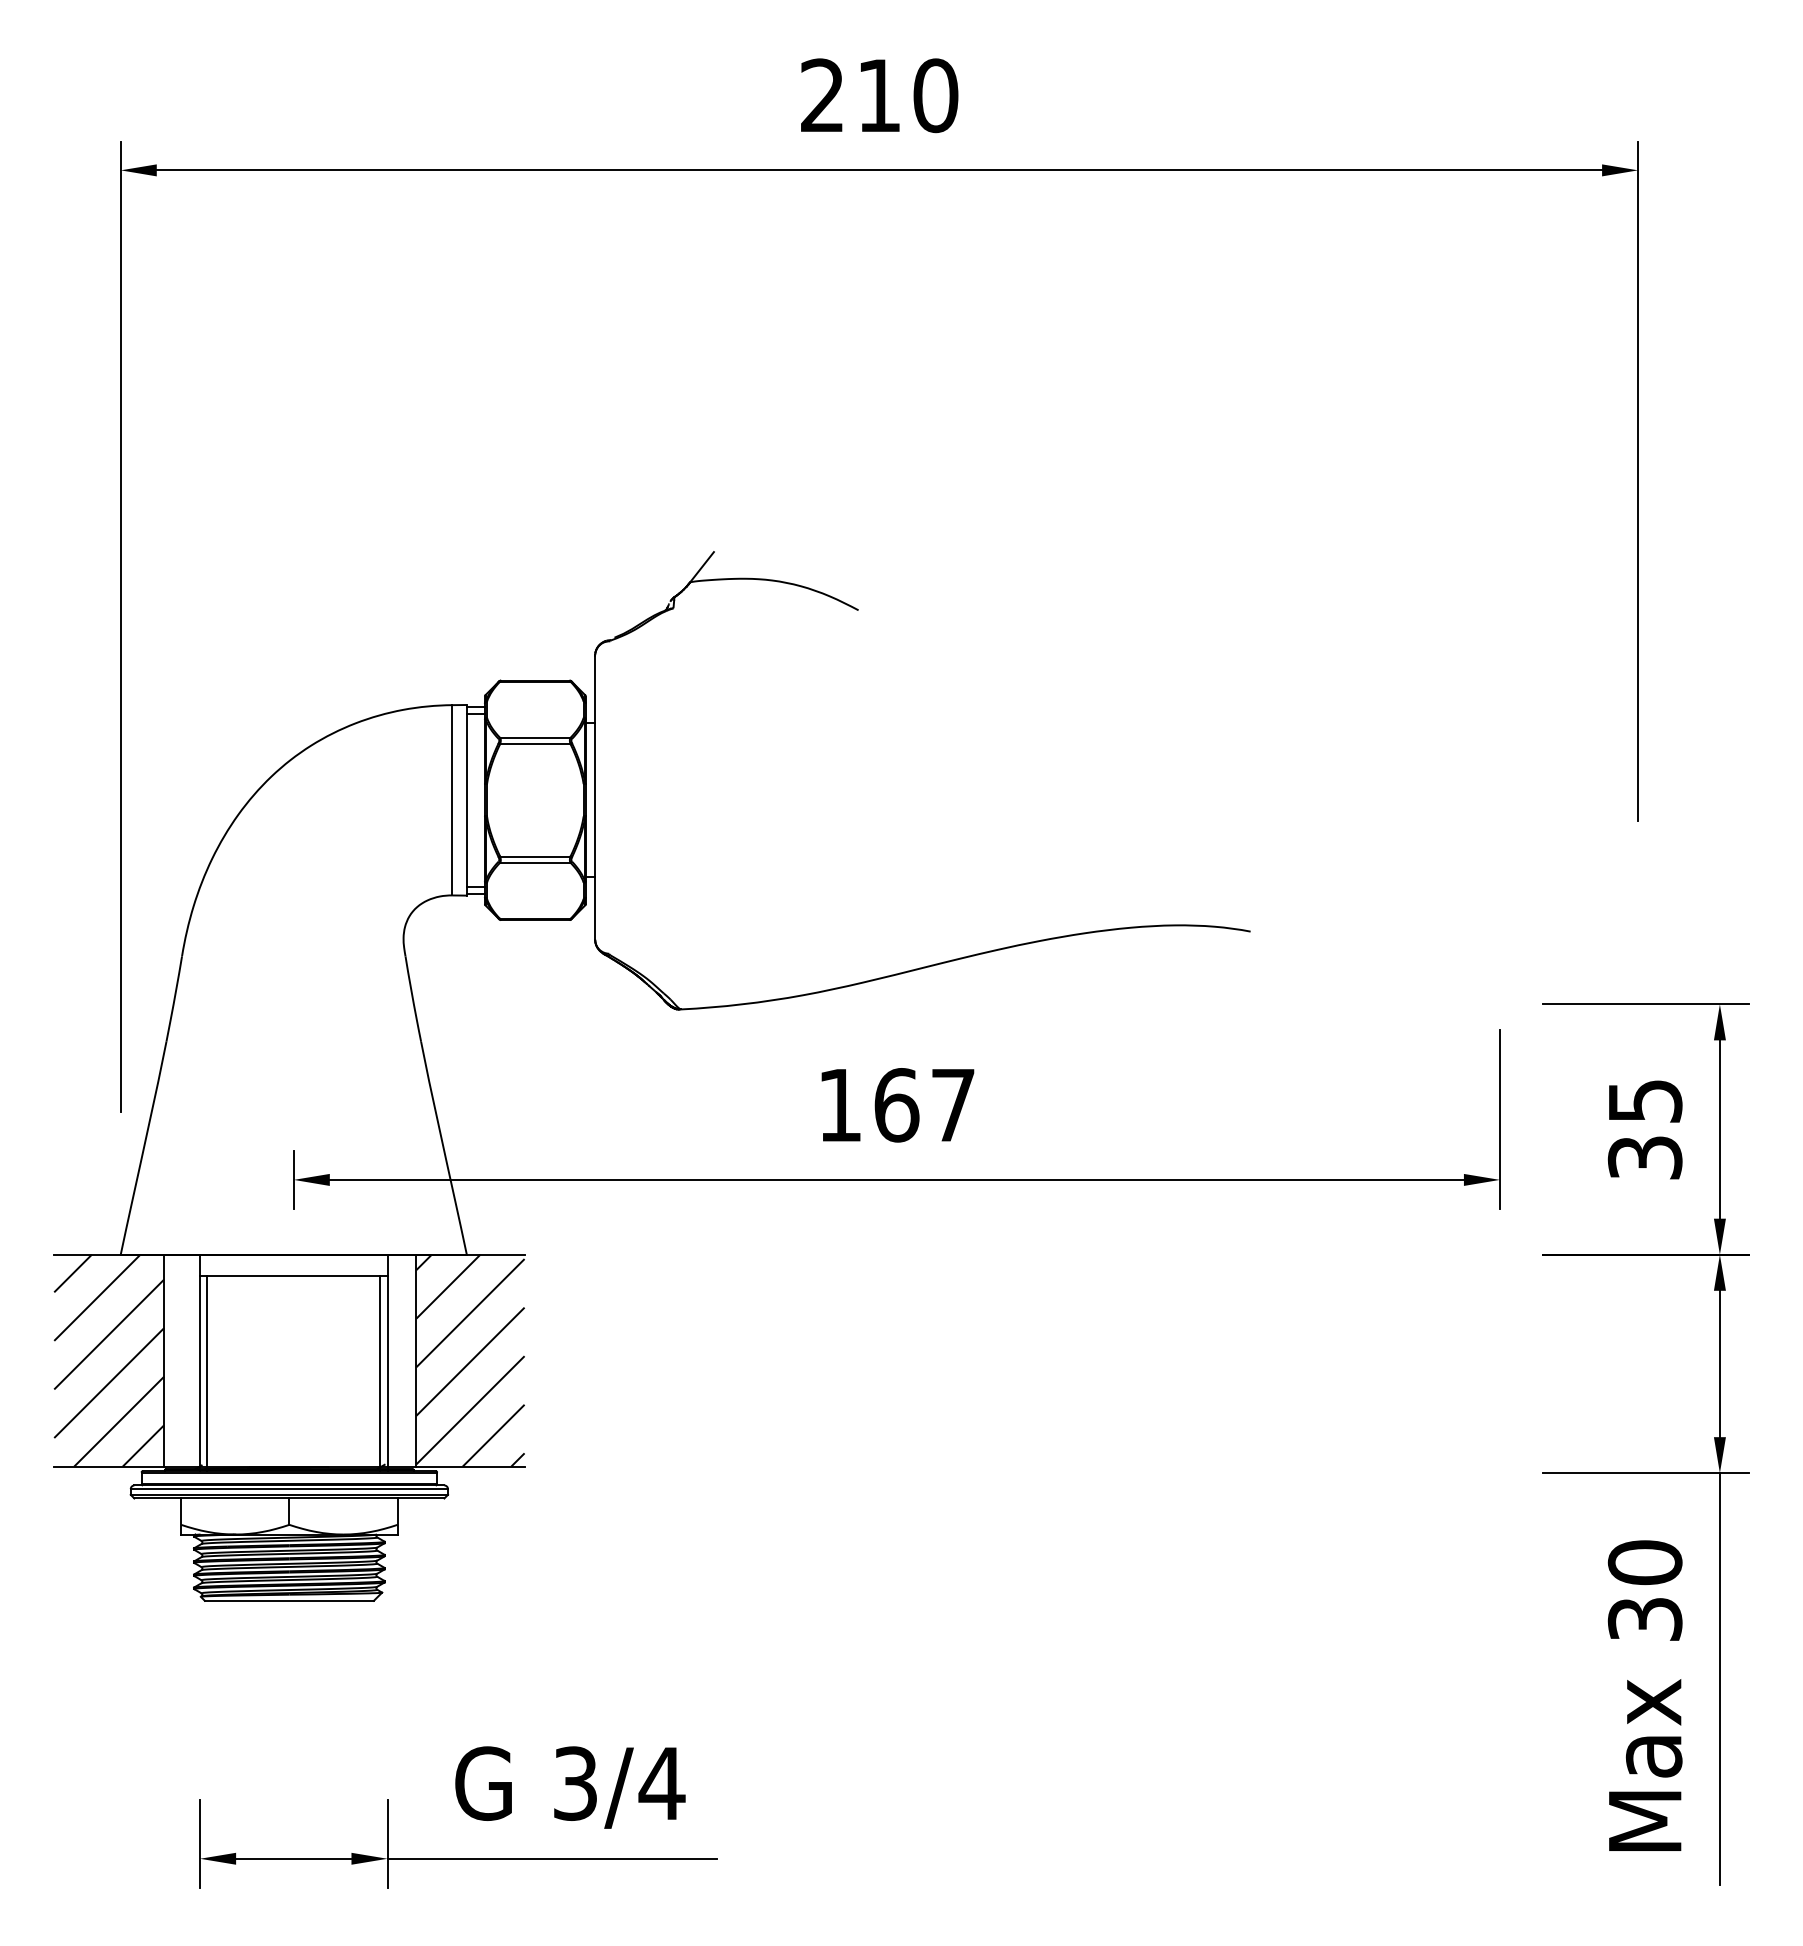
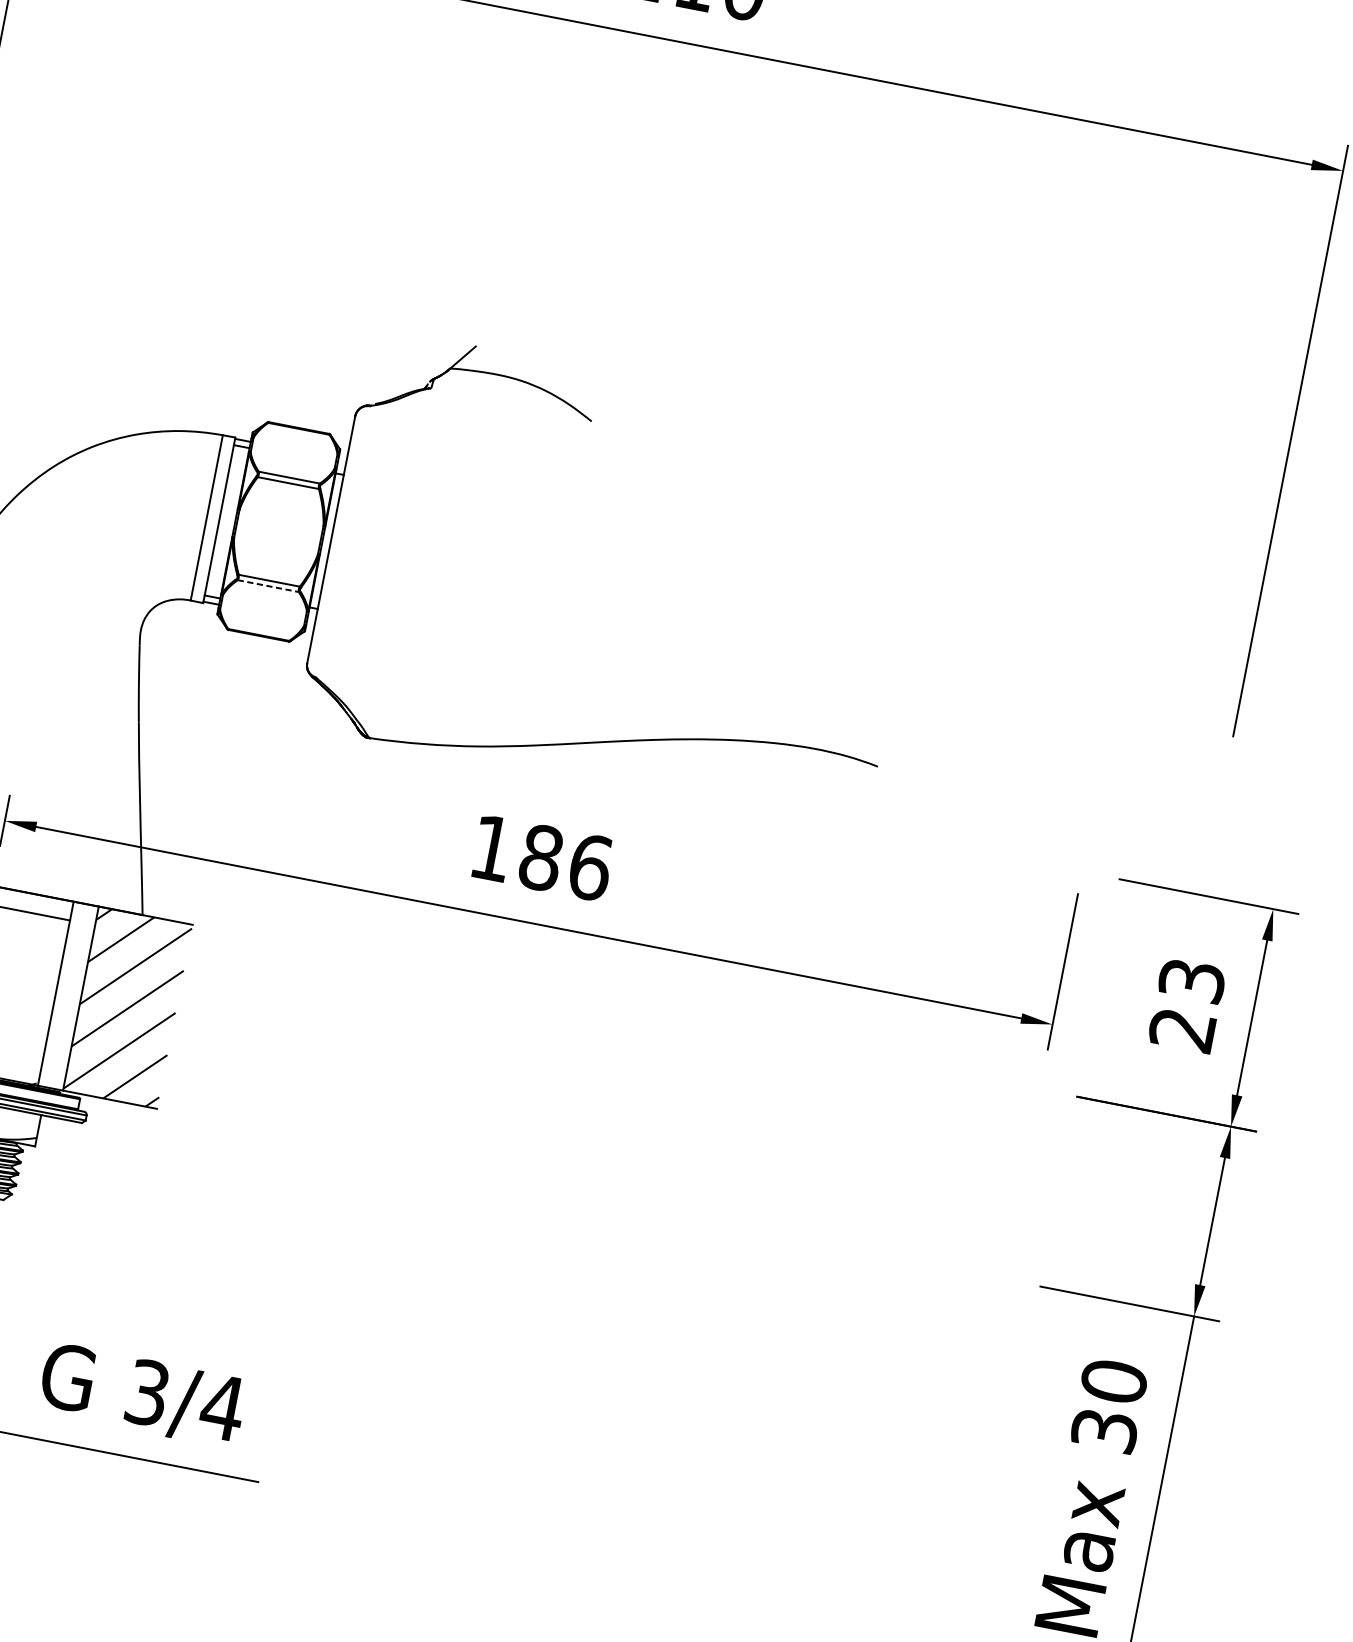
line: (535, 862) -> (268, 585), solid -> dashed
text: (925, 1105) -> (566, 862), 167 -> 186
text: (1644, 1129) -> (1186, 1005), 35 -> 23
line: (380, 1373) -> (47, 1003), removed

